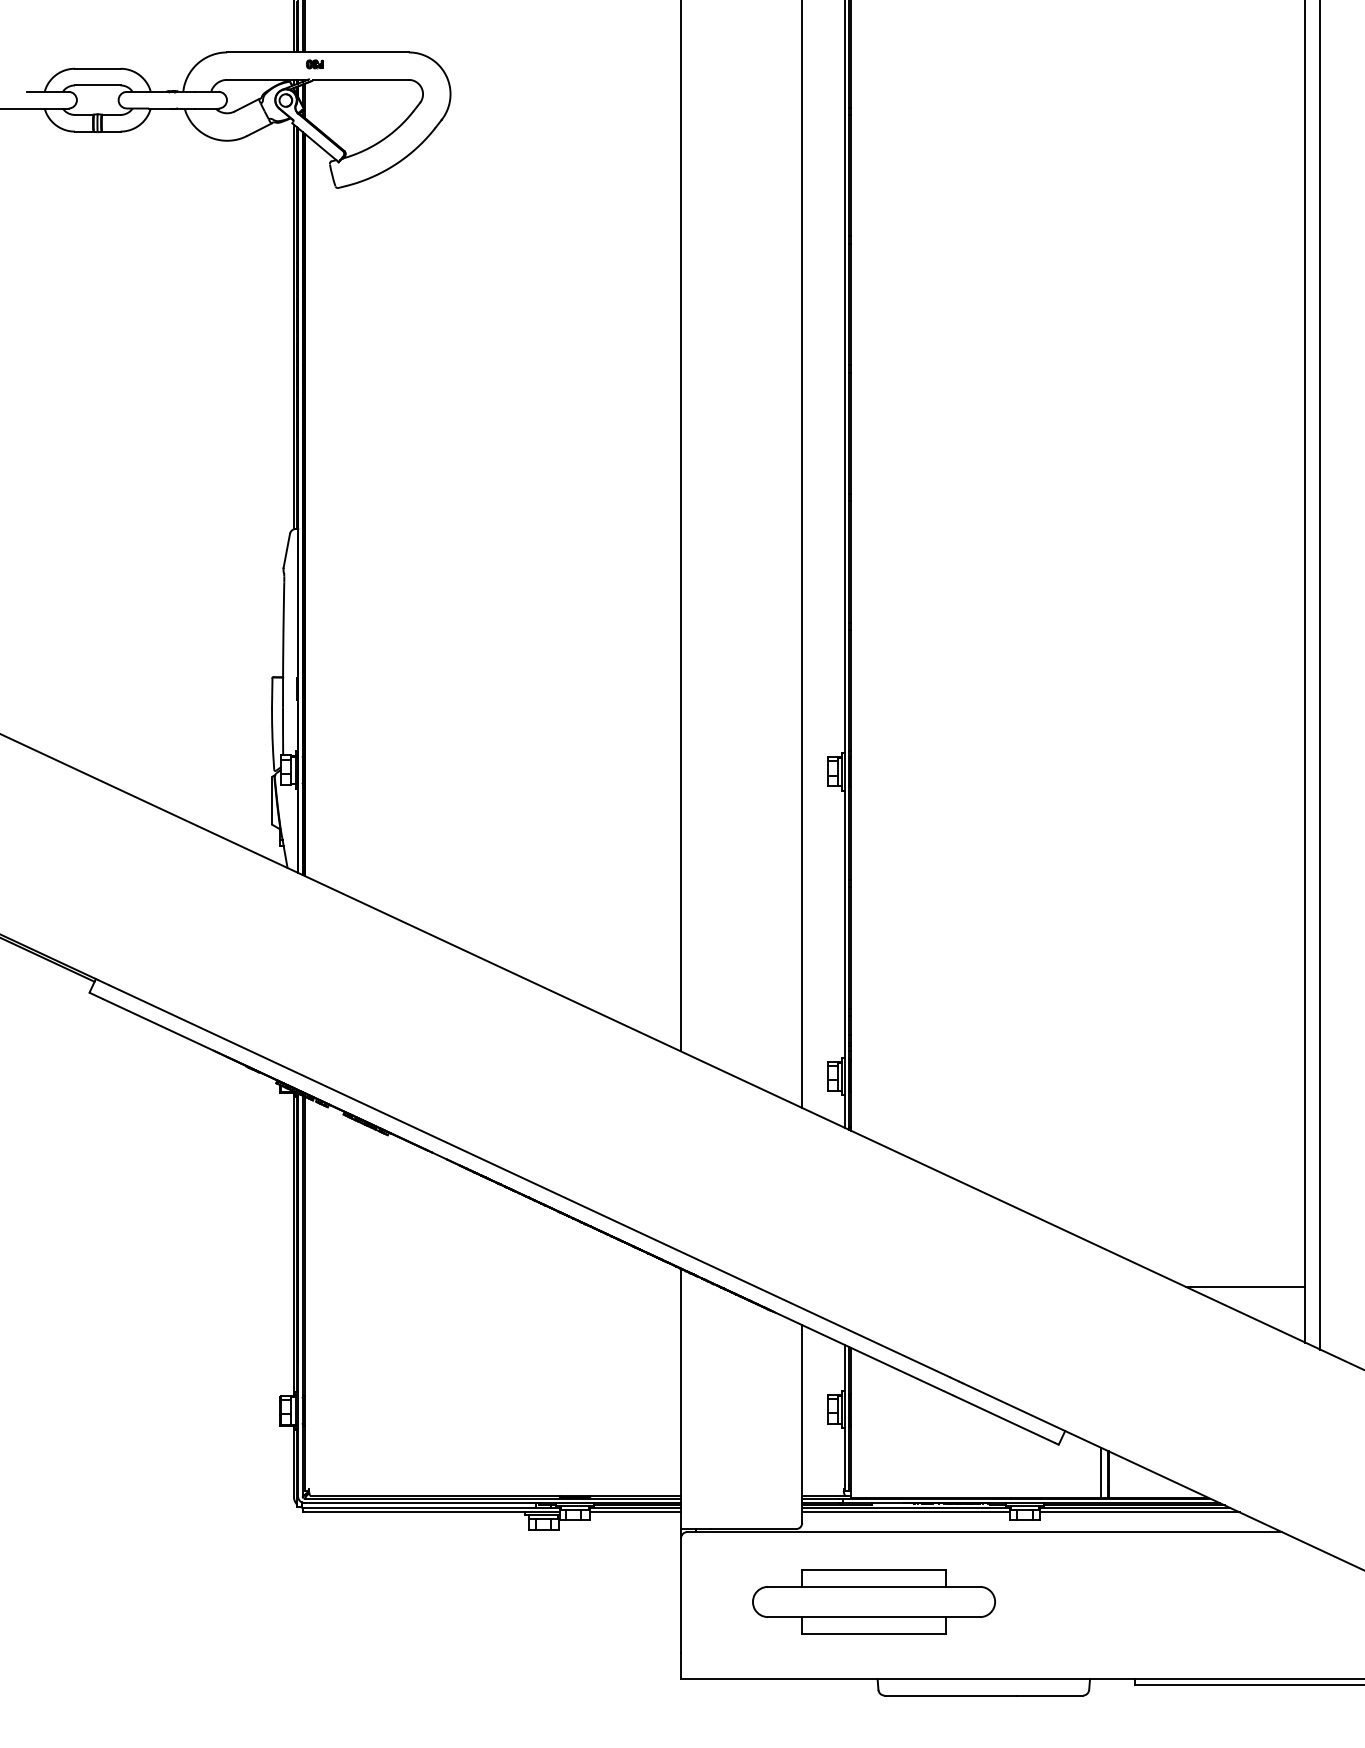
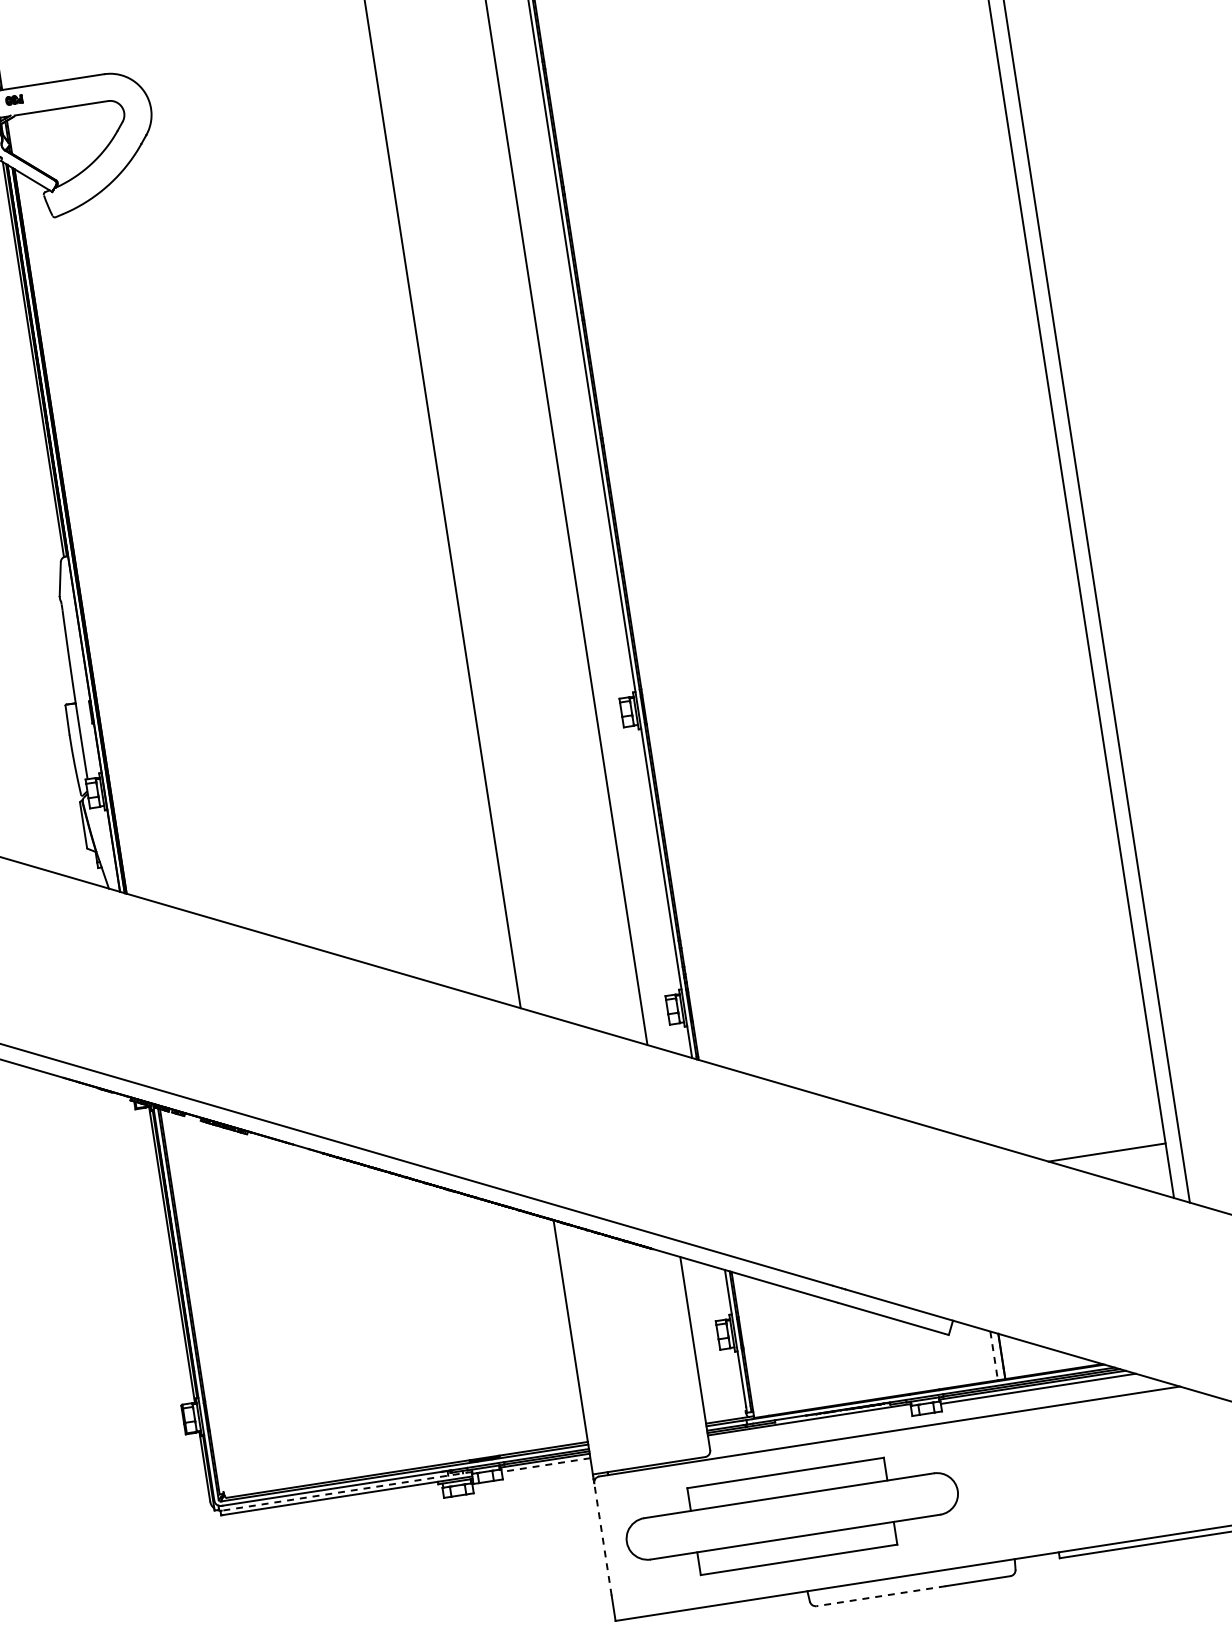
line: (1100, 1473) -> (993, 1356), solid -> dashed
line: (431, 1507) -> (346, 1491), solid -> dashed
line: (635, 1512) -> (545, 1465), solid -> dashed
line: (905, 1512) -> (809, 1424), removed
line: (681, 1595) -> (603, 1539), solid -> dashed
part: (873, 1601) -> (791, 1516), size x1.4
line: (950, 1695) -> (881, 1596), solid -> dashed

